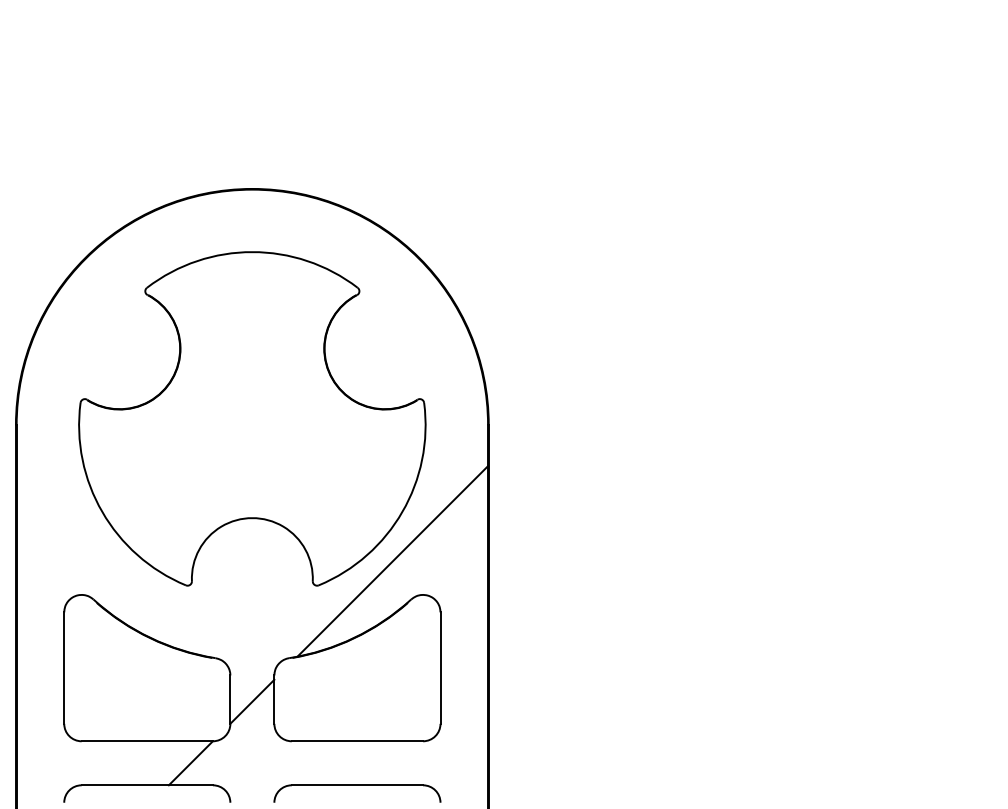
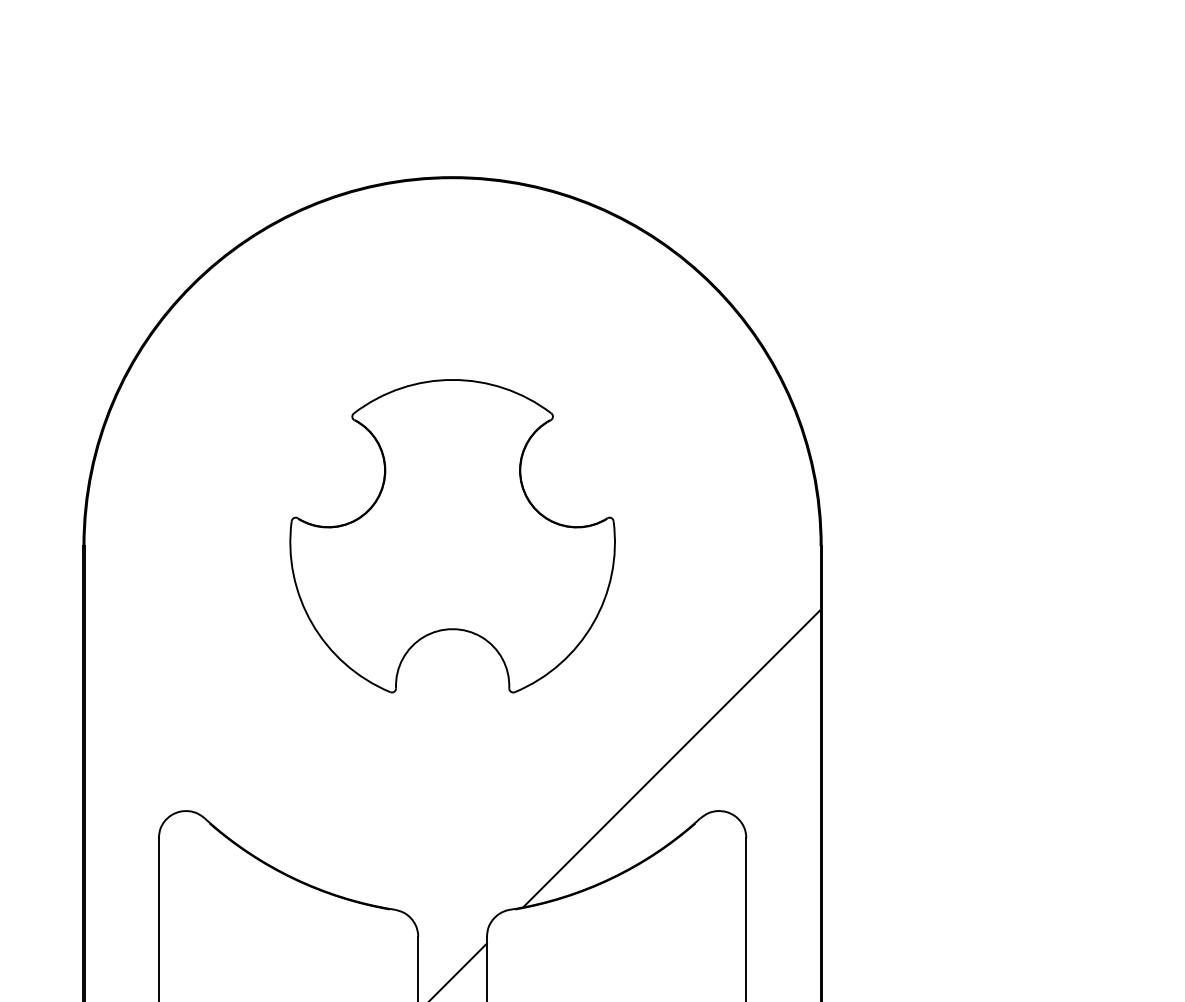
part: (252, 418) -> (452, 535), size x0.6

